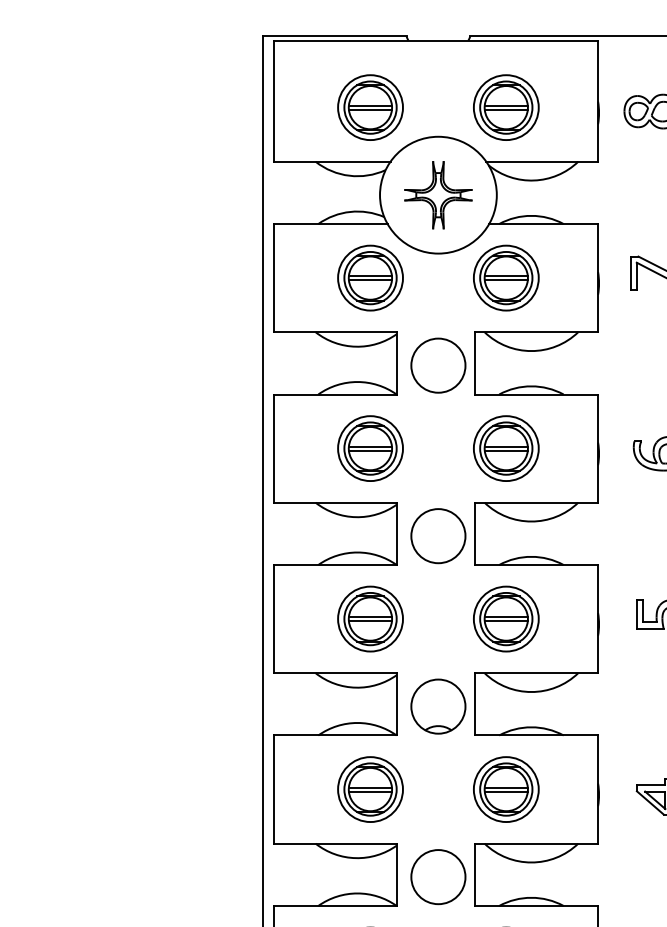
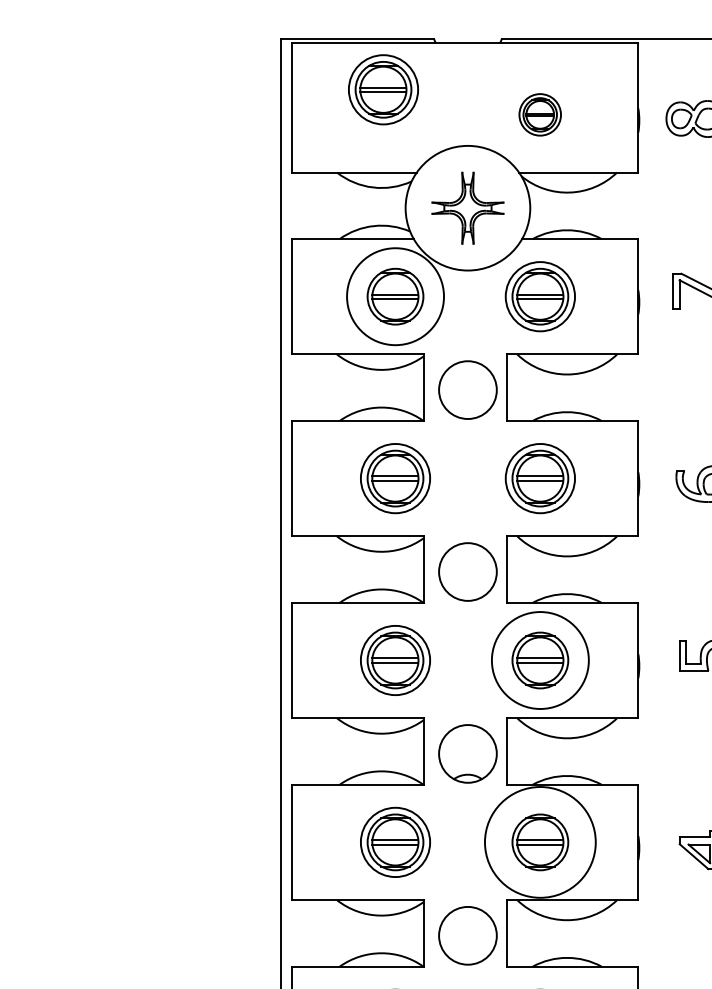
part: (370, 107) -> (383, 89), moved
part: (505, 107) -> (539, 114), size x0.6
circle: (370, 277) -> (395, 296), size x1.4
circle: (506, 619) -> (540, 660), size x1.4
circle: (506, 789) -> (540, 842), size x1.6

